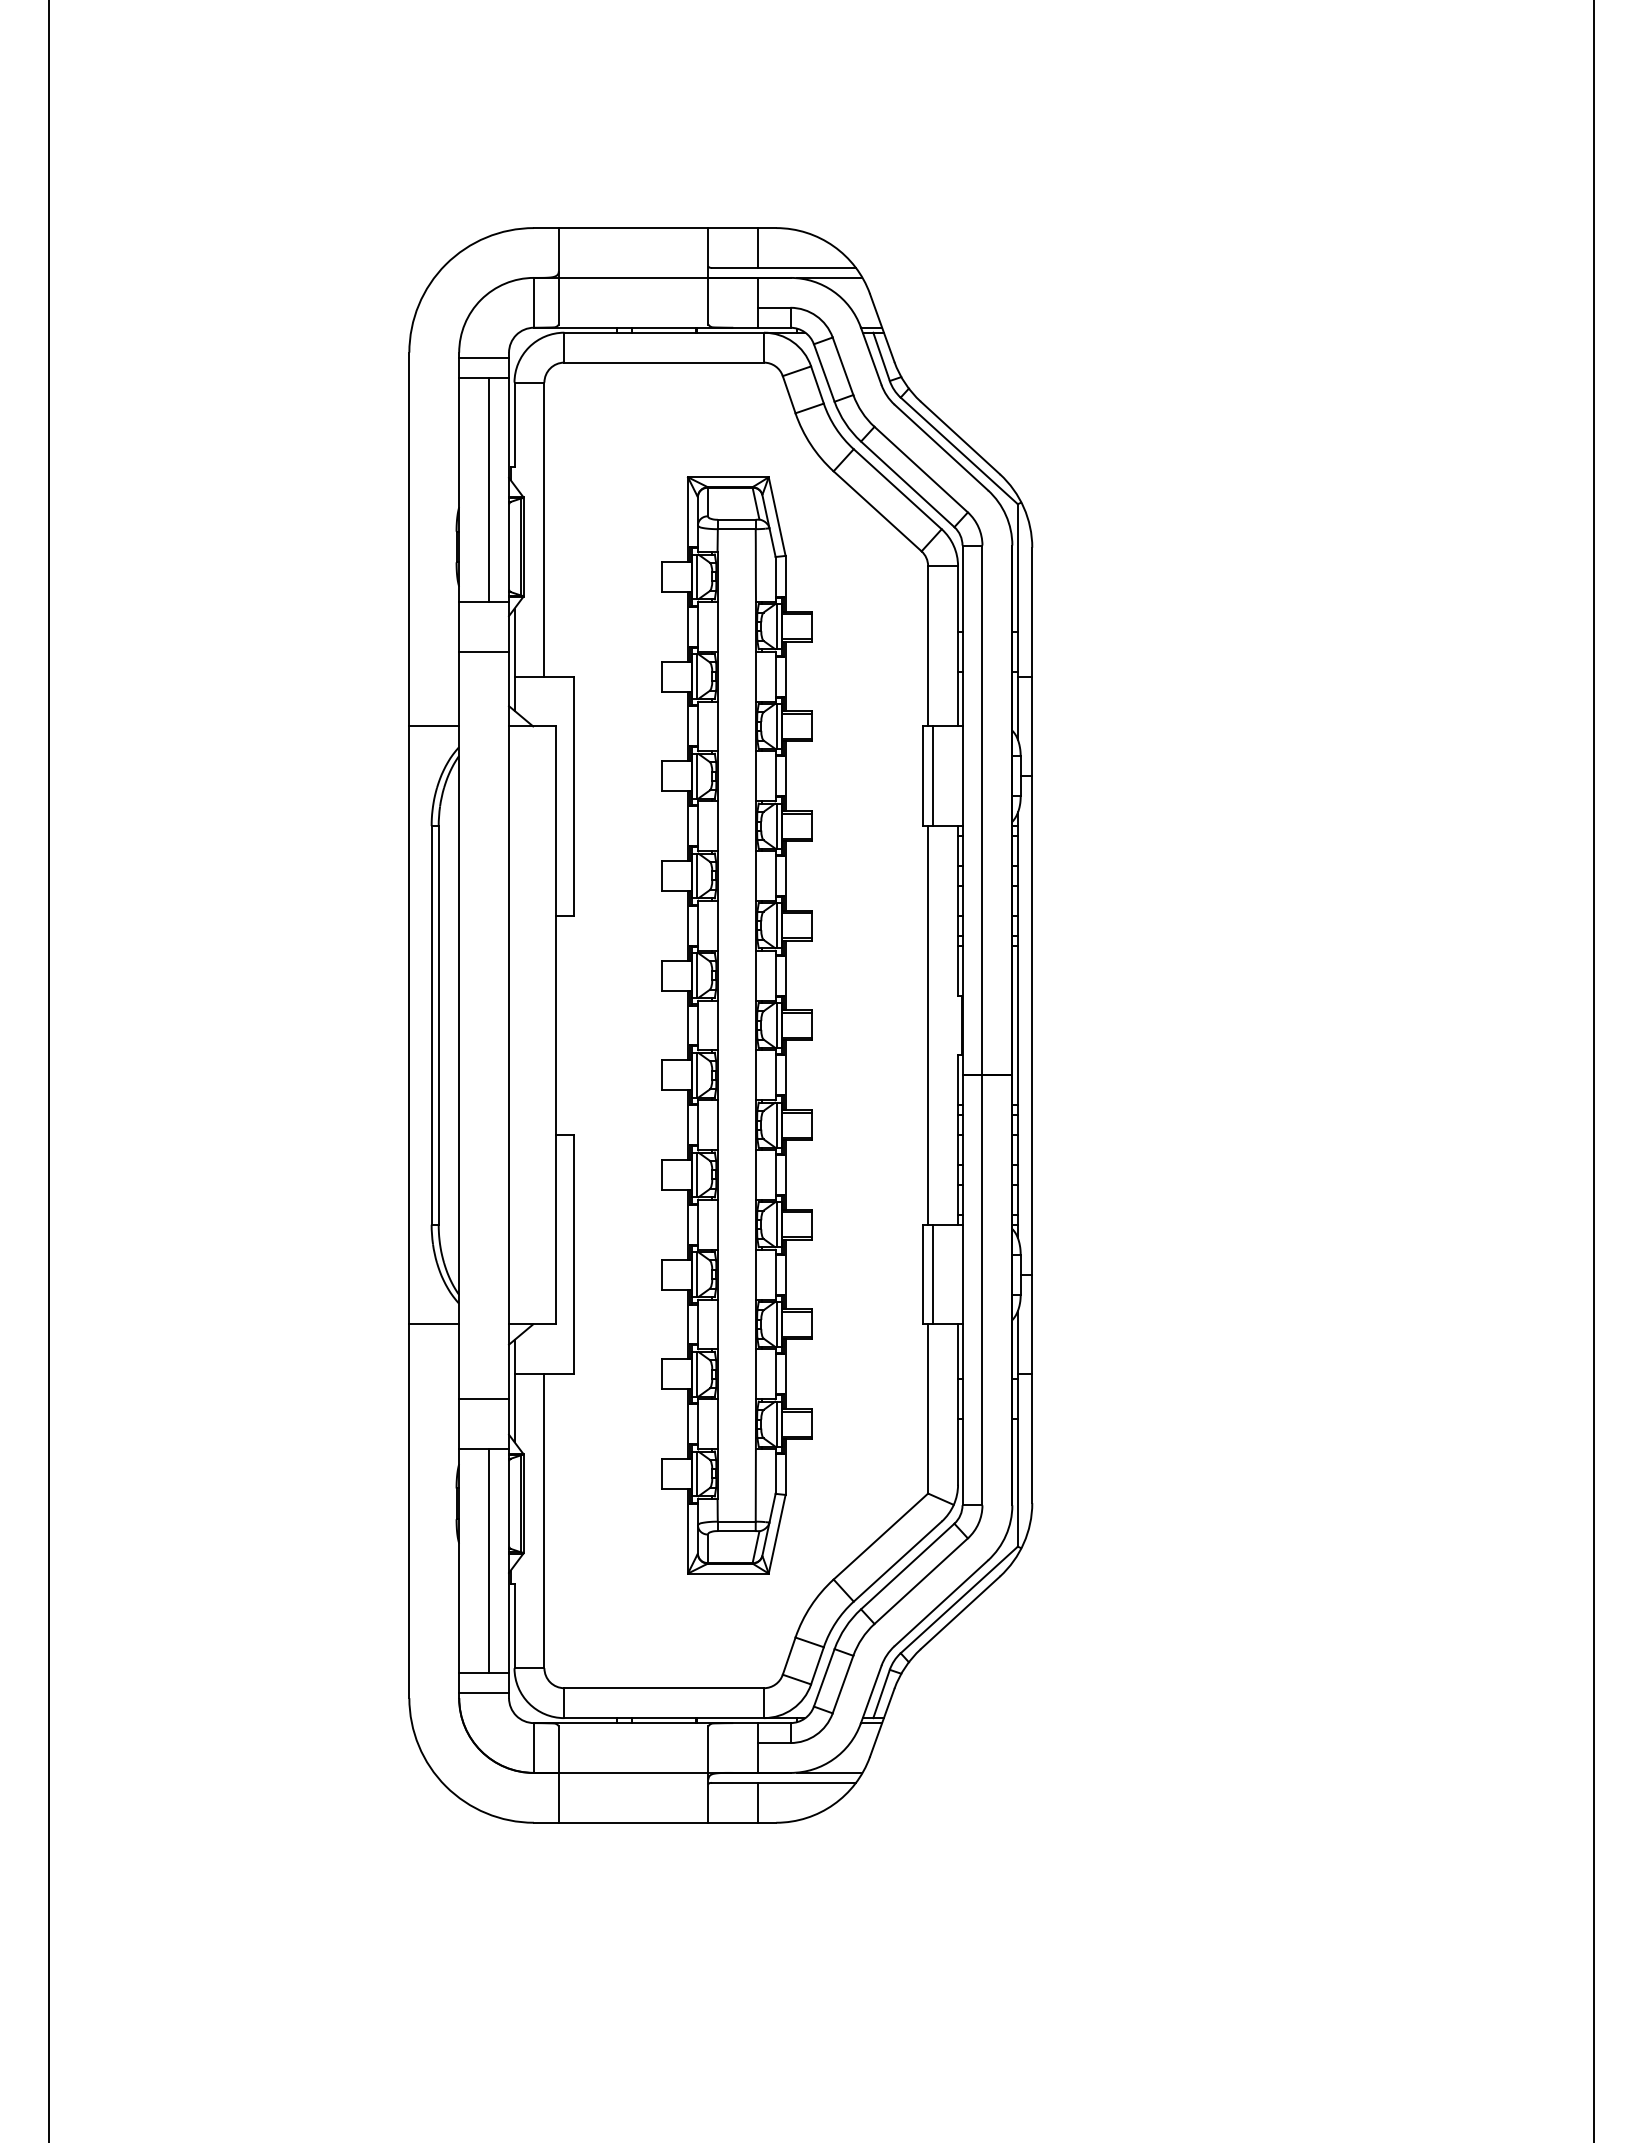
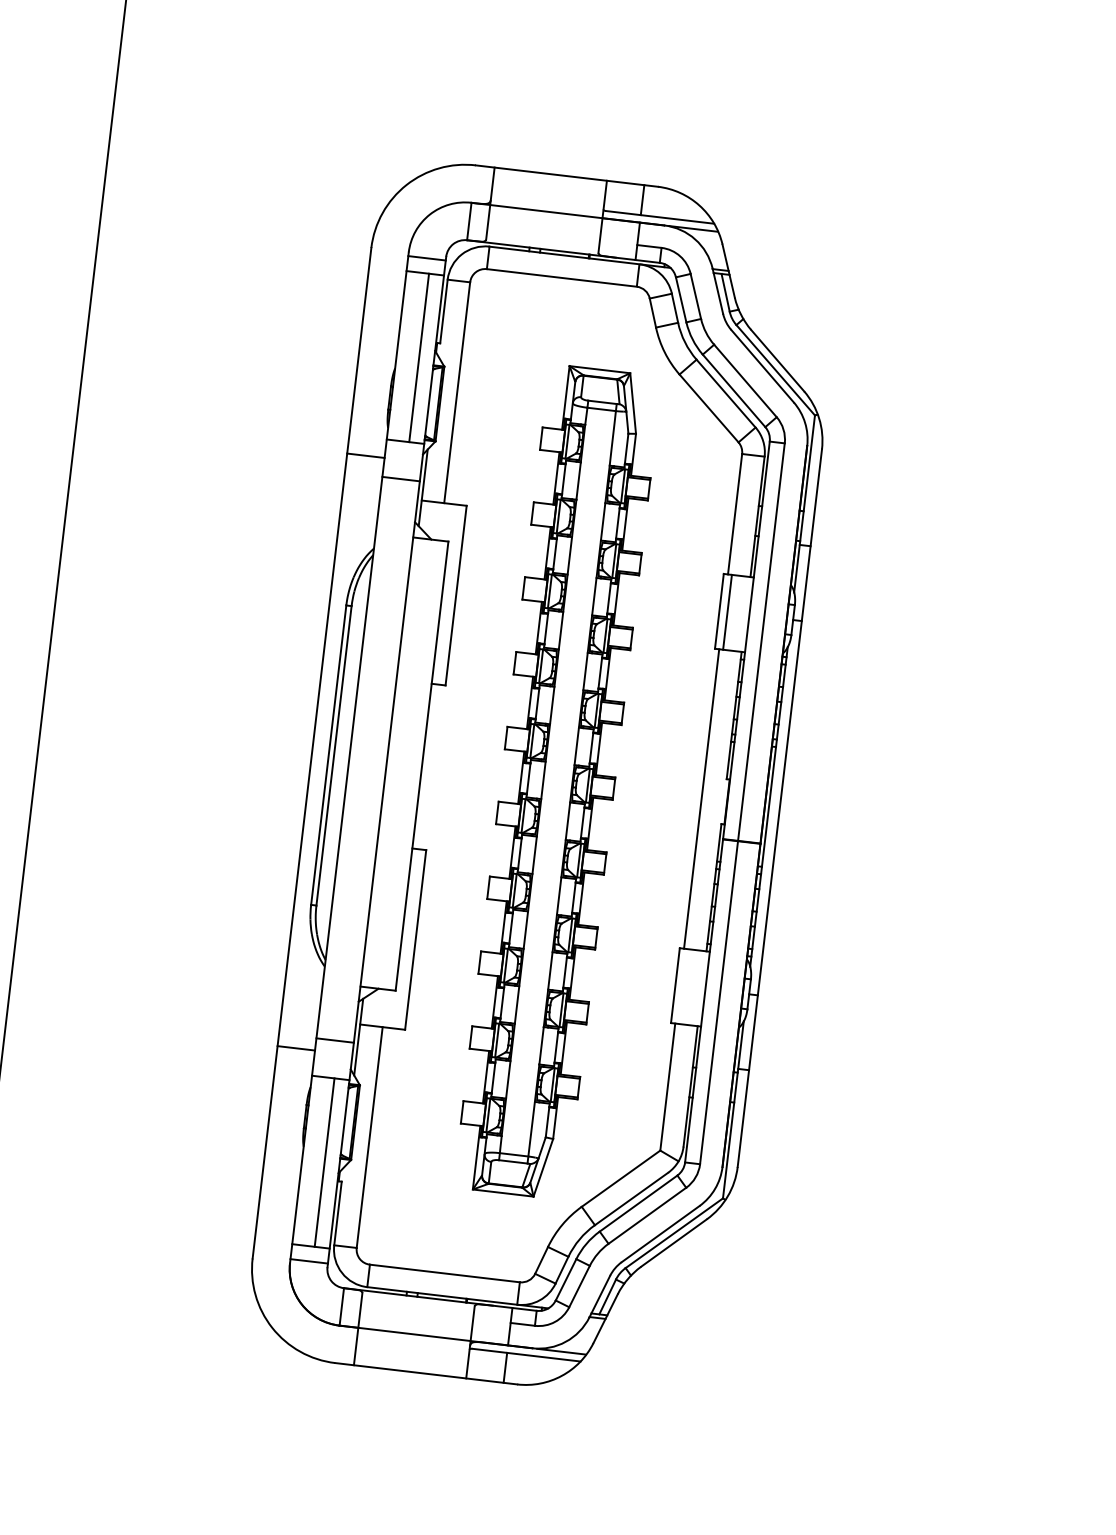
line: (434, 726) -> (366, 455), moved
line: (933, 1274) -> (683, 986), removed
line: (434, 1324) -> (296, 1048), moved

